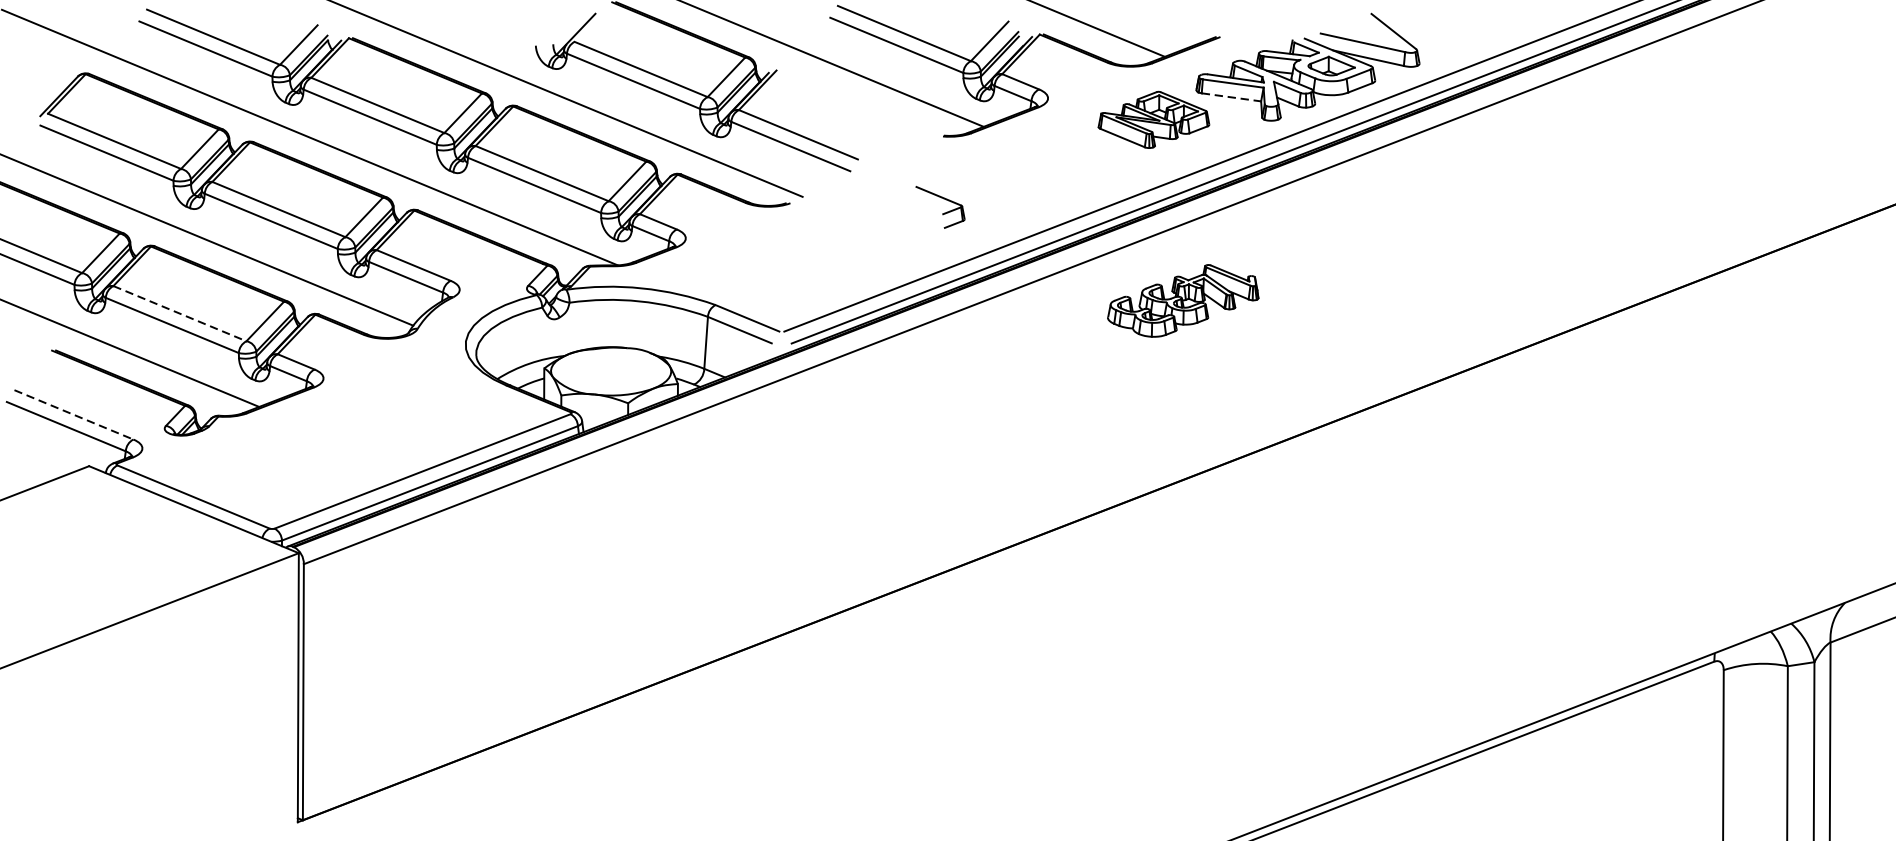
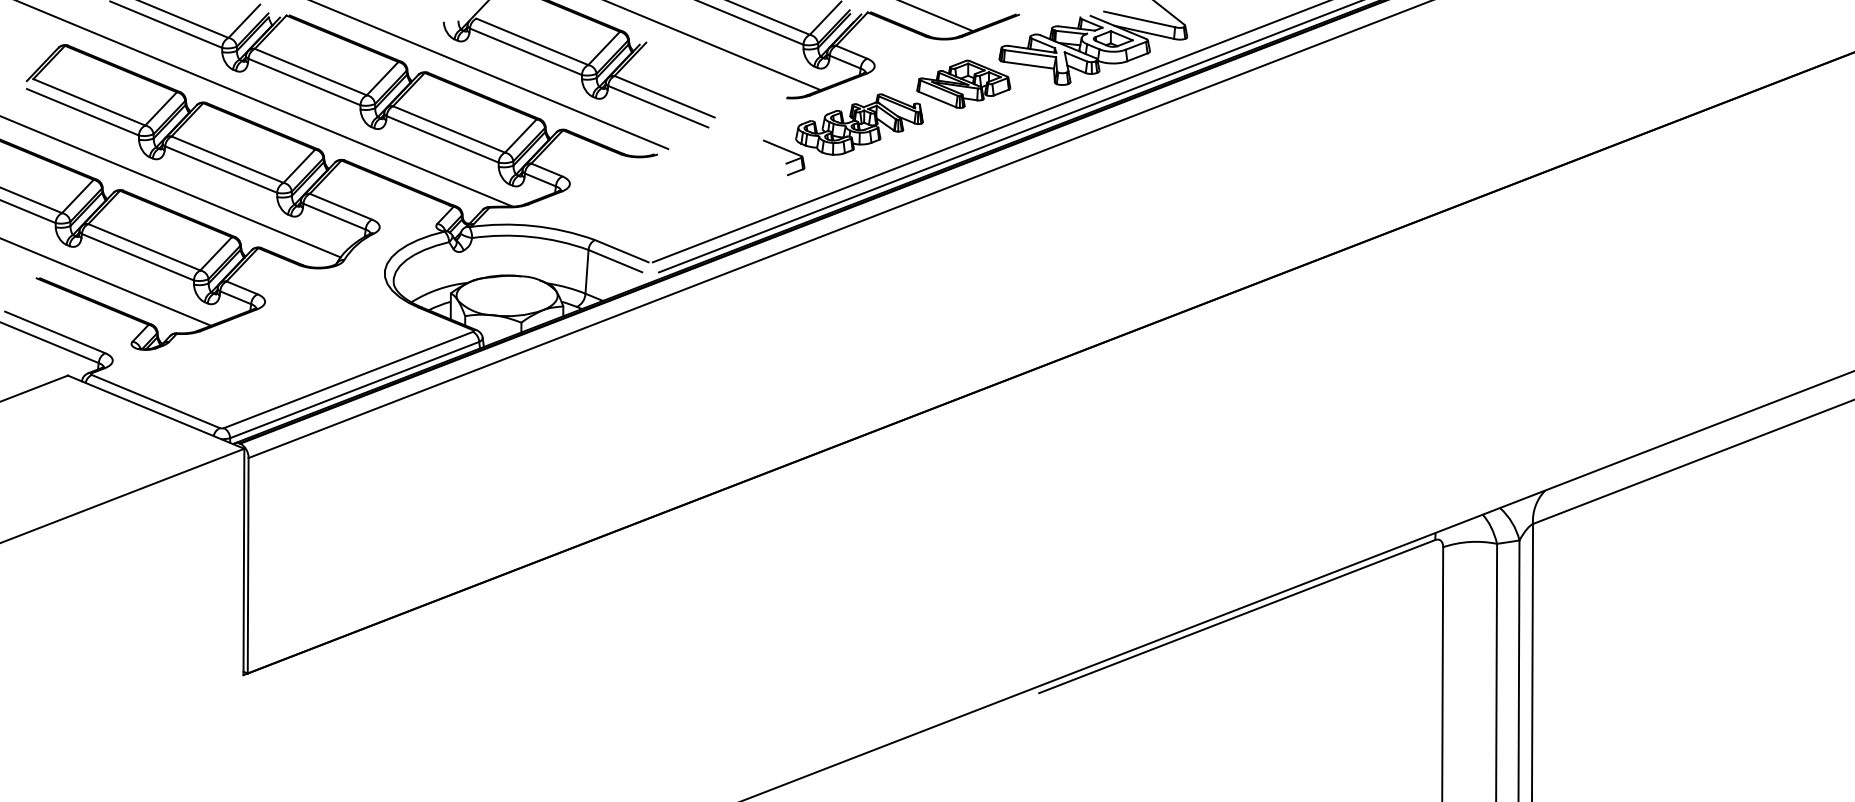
line: (1232, 97) -> (1029, 65), dashed -> solid
part: (1183, 300) -> (859, 124), moved
line: (180, 313) -> (144, 247), dashed -> solid
line: (74, 414) -> (55, 332), dashed -> solid

